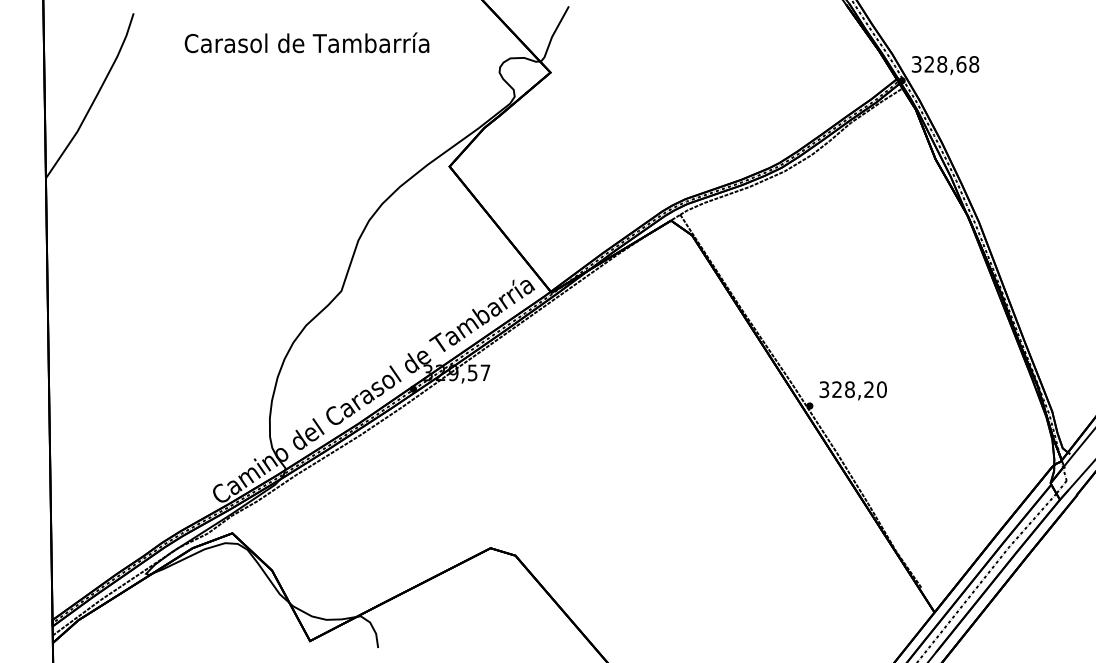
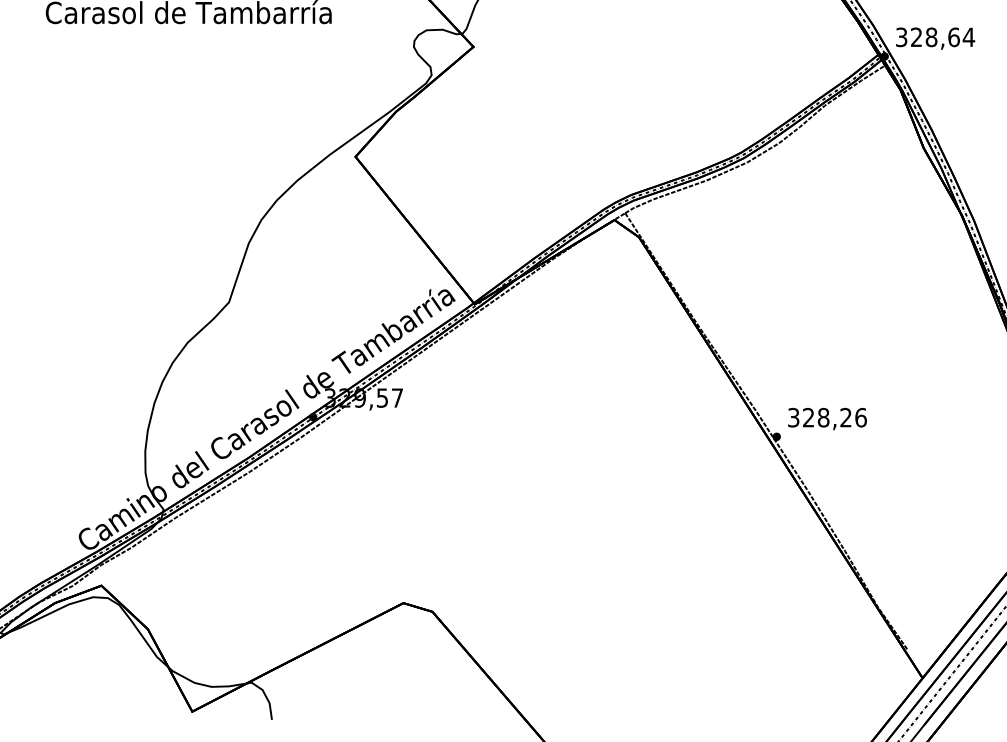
text: (973, 64) -> (968, 37), 328,68 -> 328,64
text: (881, 389) -> (860, 417), 328,20 -> 328,26

